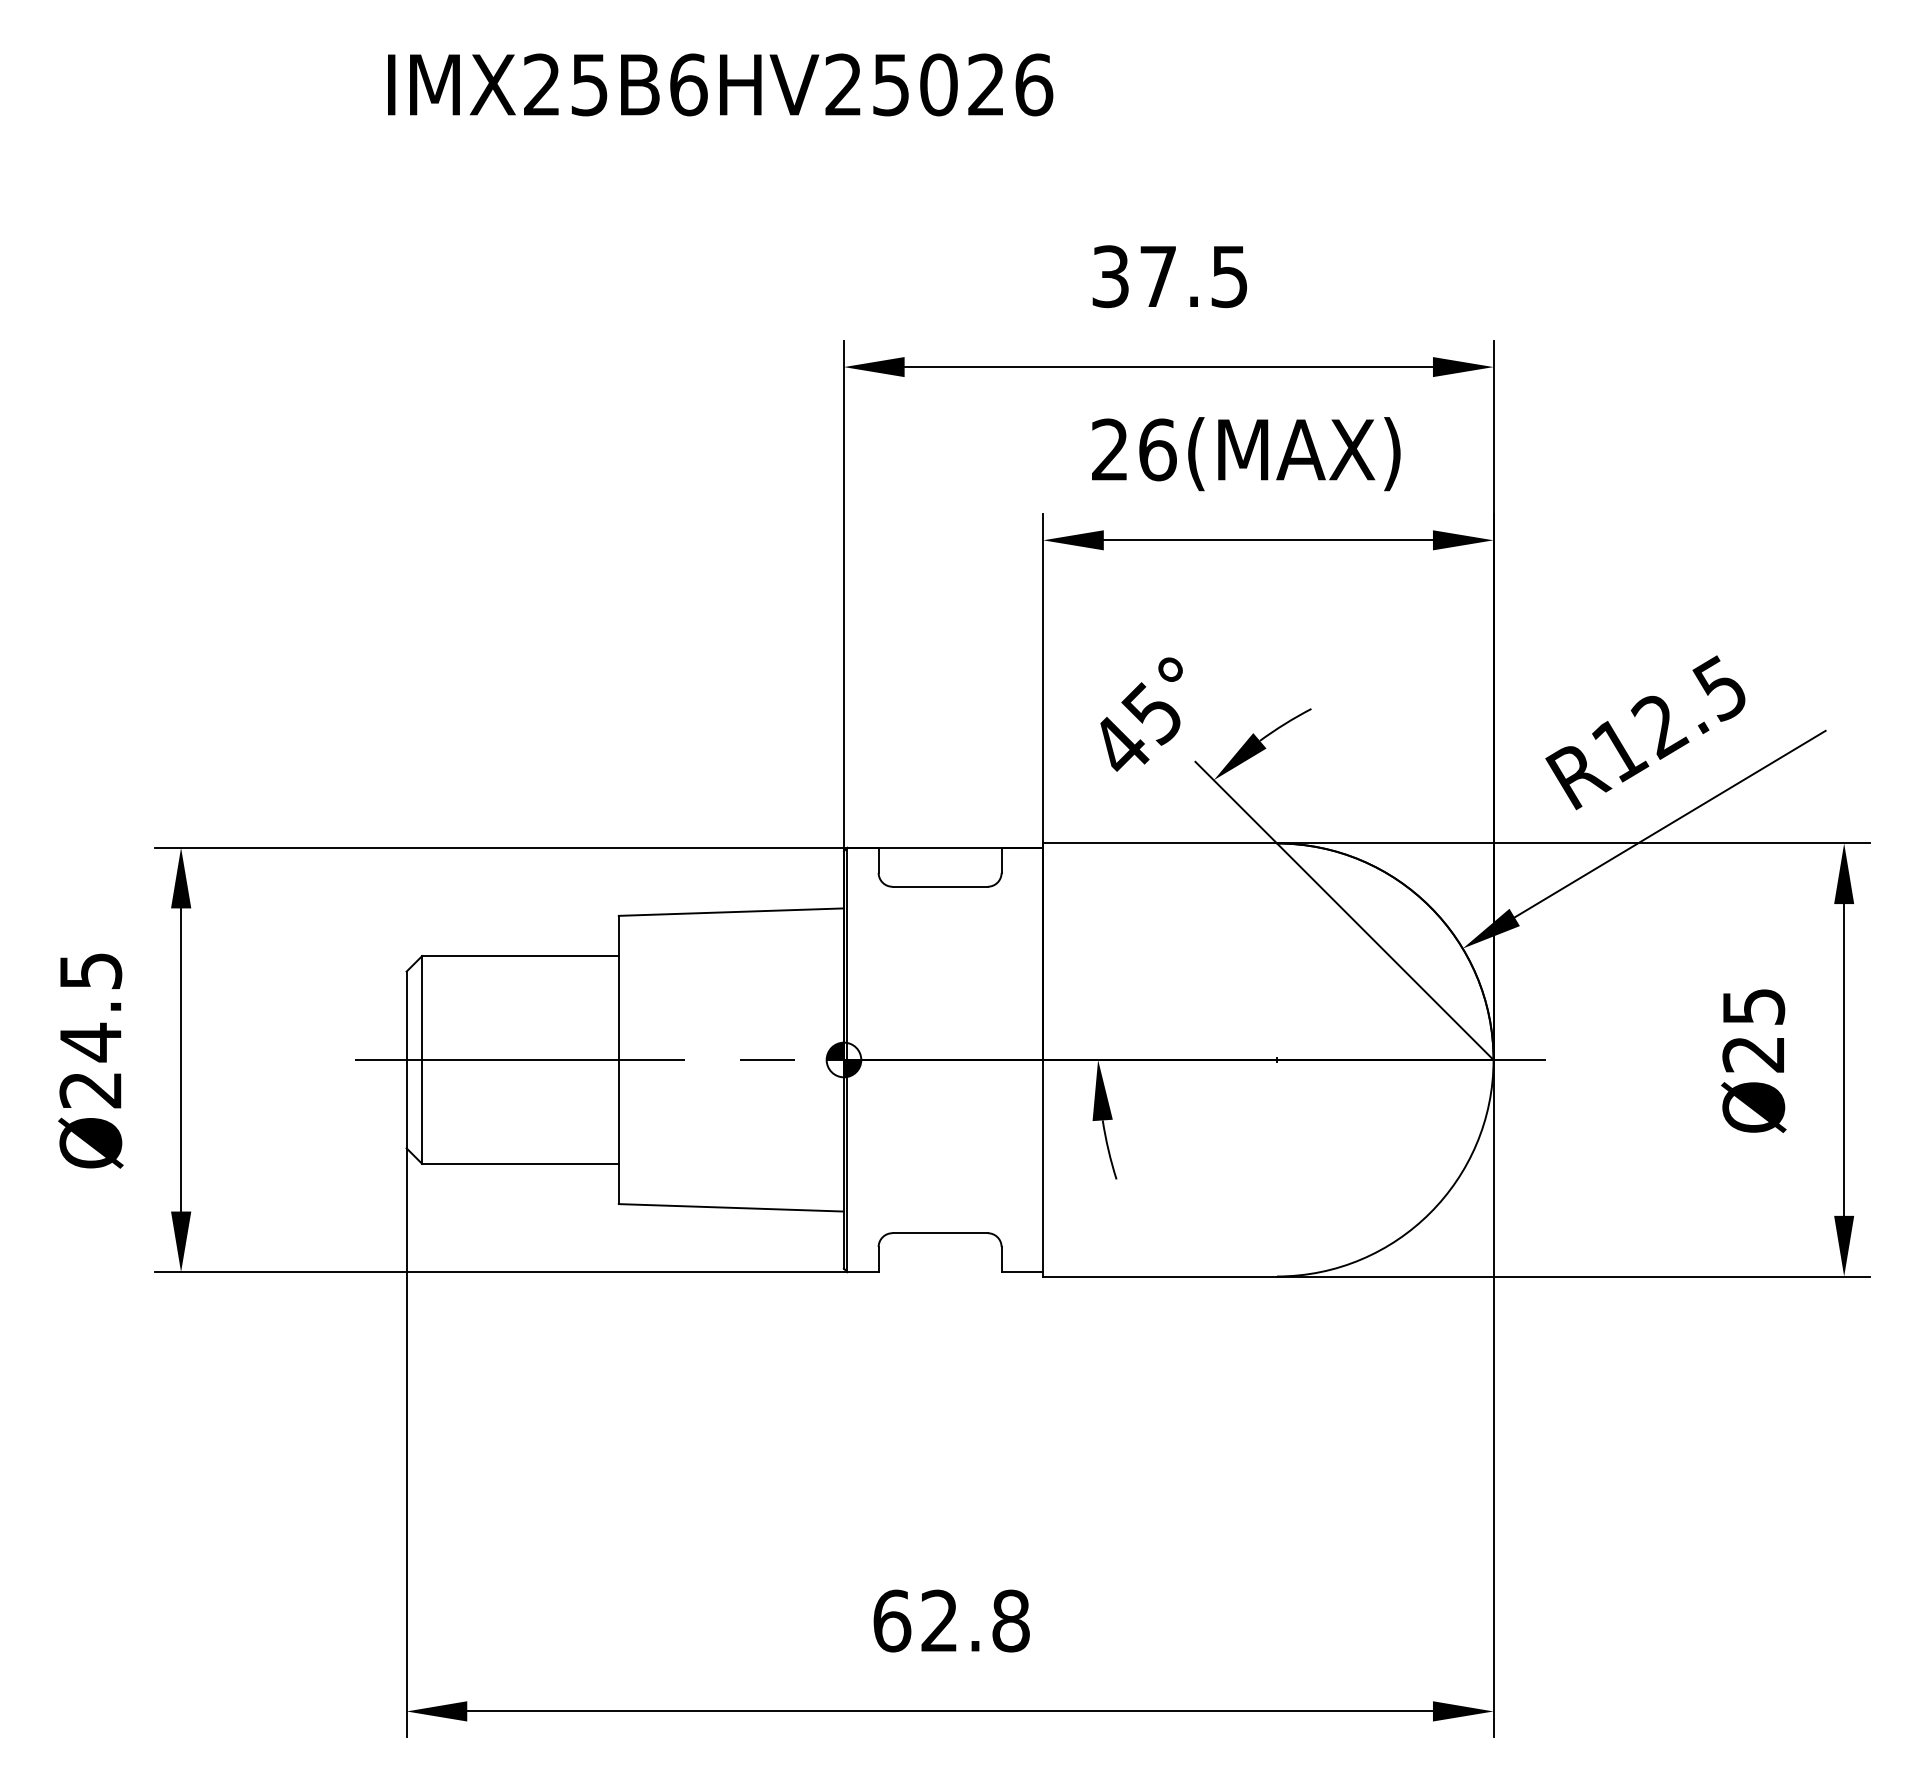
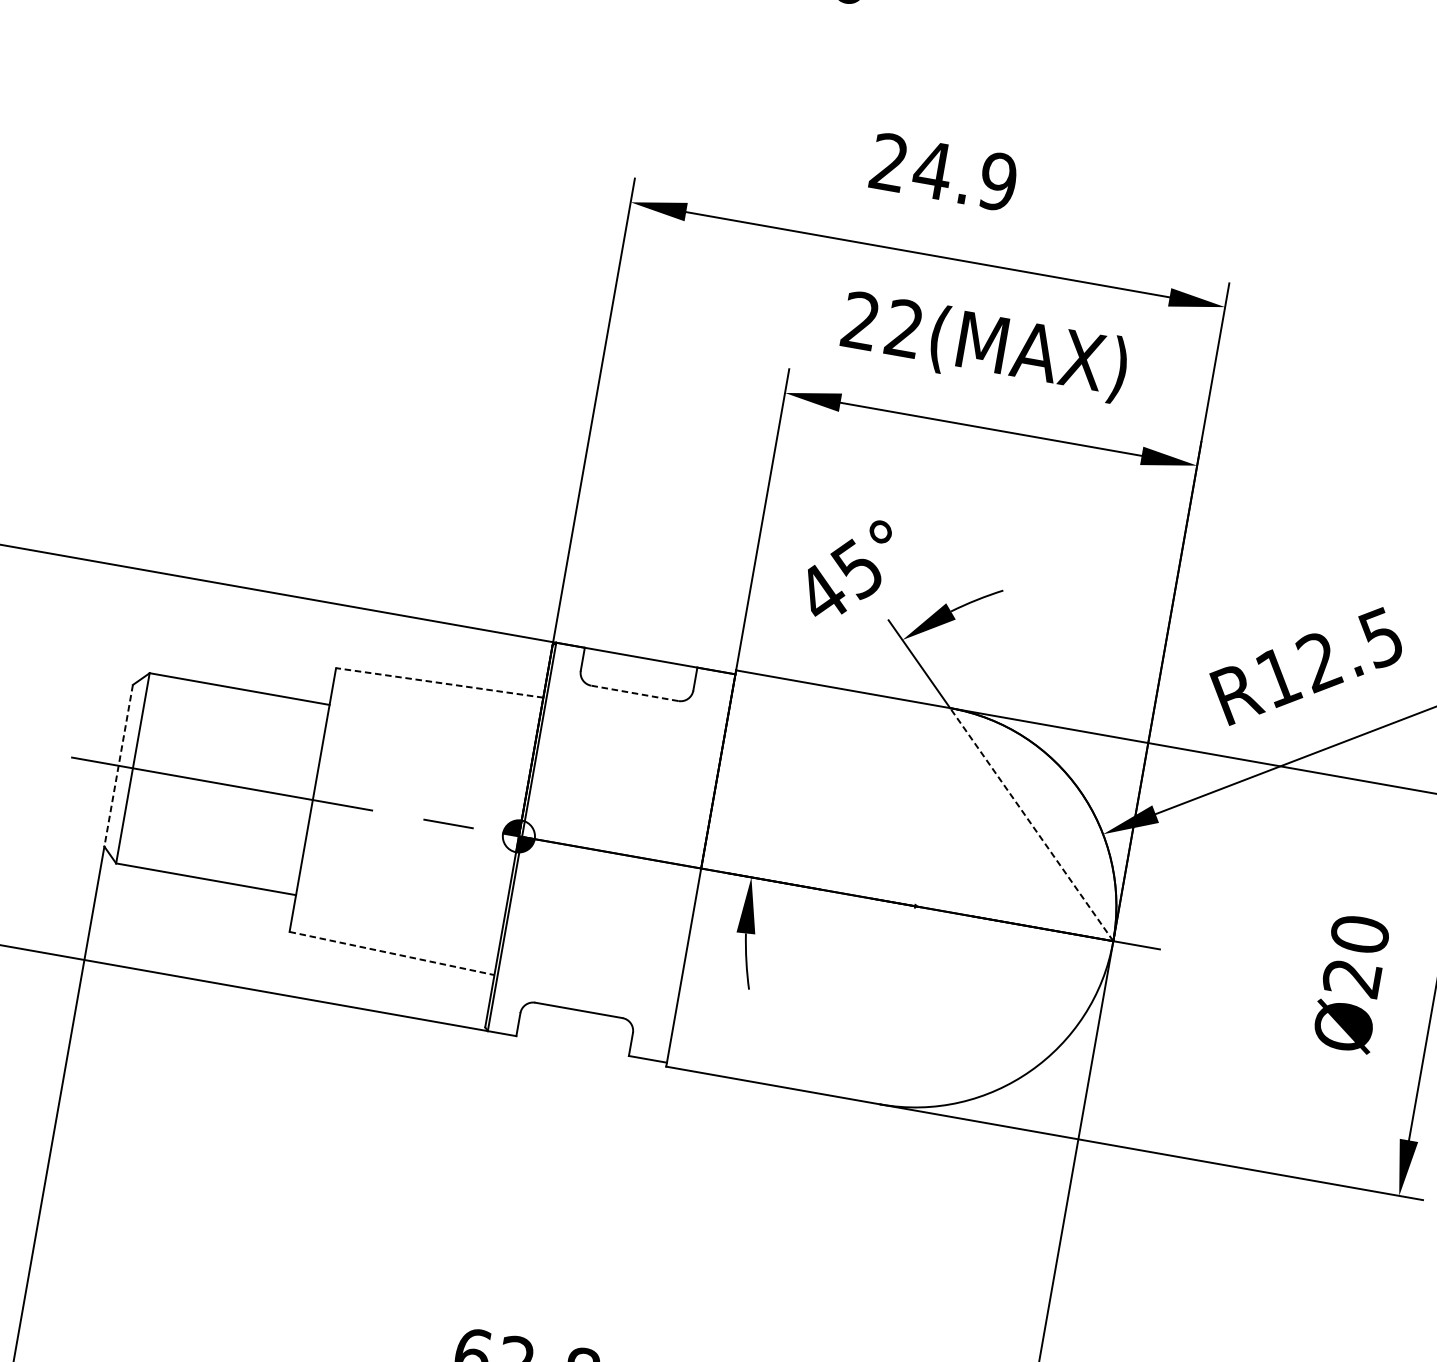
text: (1170, 276) -> (944, 172), 37.5 -> 24.9
text: (1157, 449) -> (904, 328), 26(MAX) -> 22(MAX)
line: (940, 886) -> (635, 693), solid -> dashed
line: (731, 912) -> (439, 683), solid -> dashed
line: (1384, 951) -> (1031, 824), solid -> dashed
text: (1753, 1006) -> (1359, 934), Ø25 -> Ø20
line: (406, 1060) -> (118, 766), solid -> dashed
line: (731, 1207) -> (392, 953), solid -> dashed

